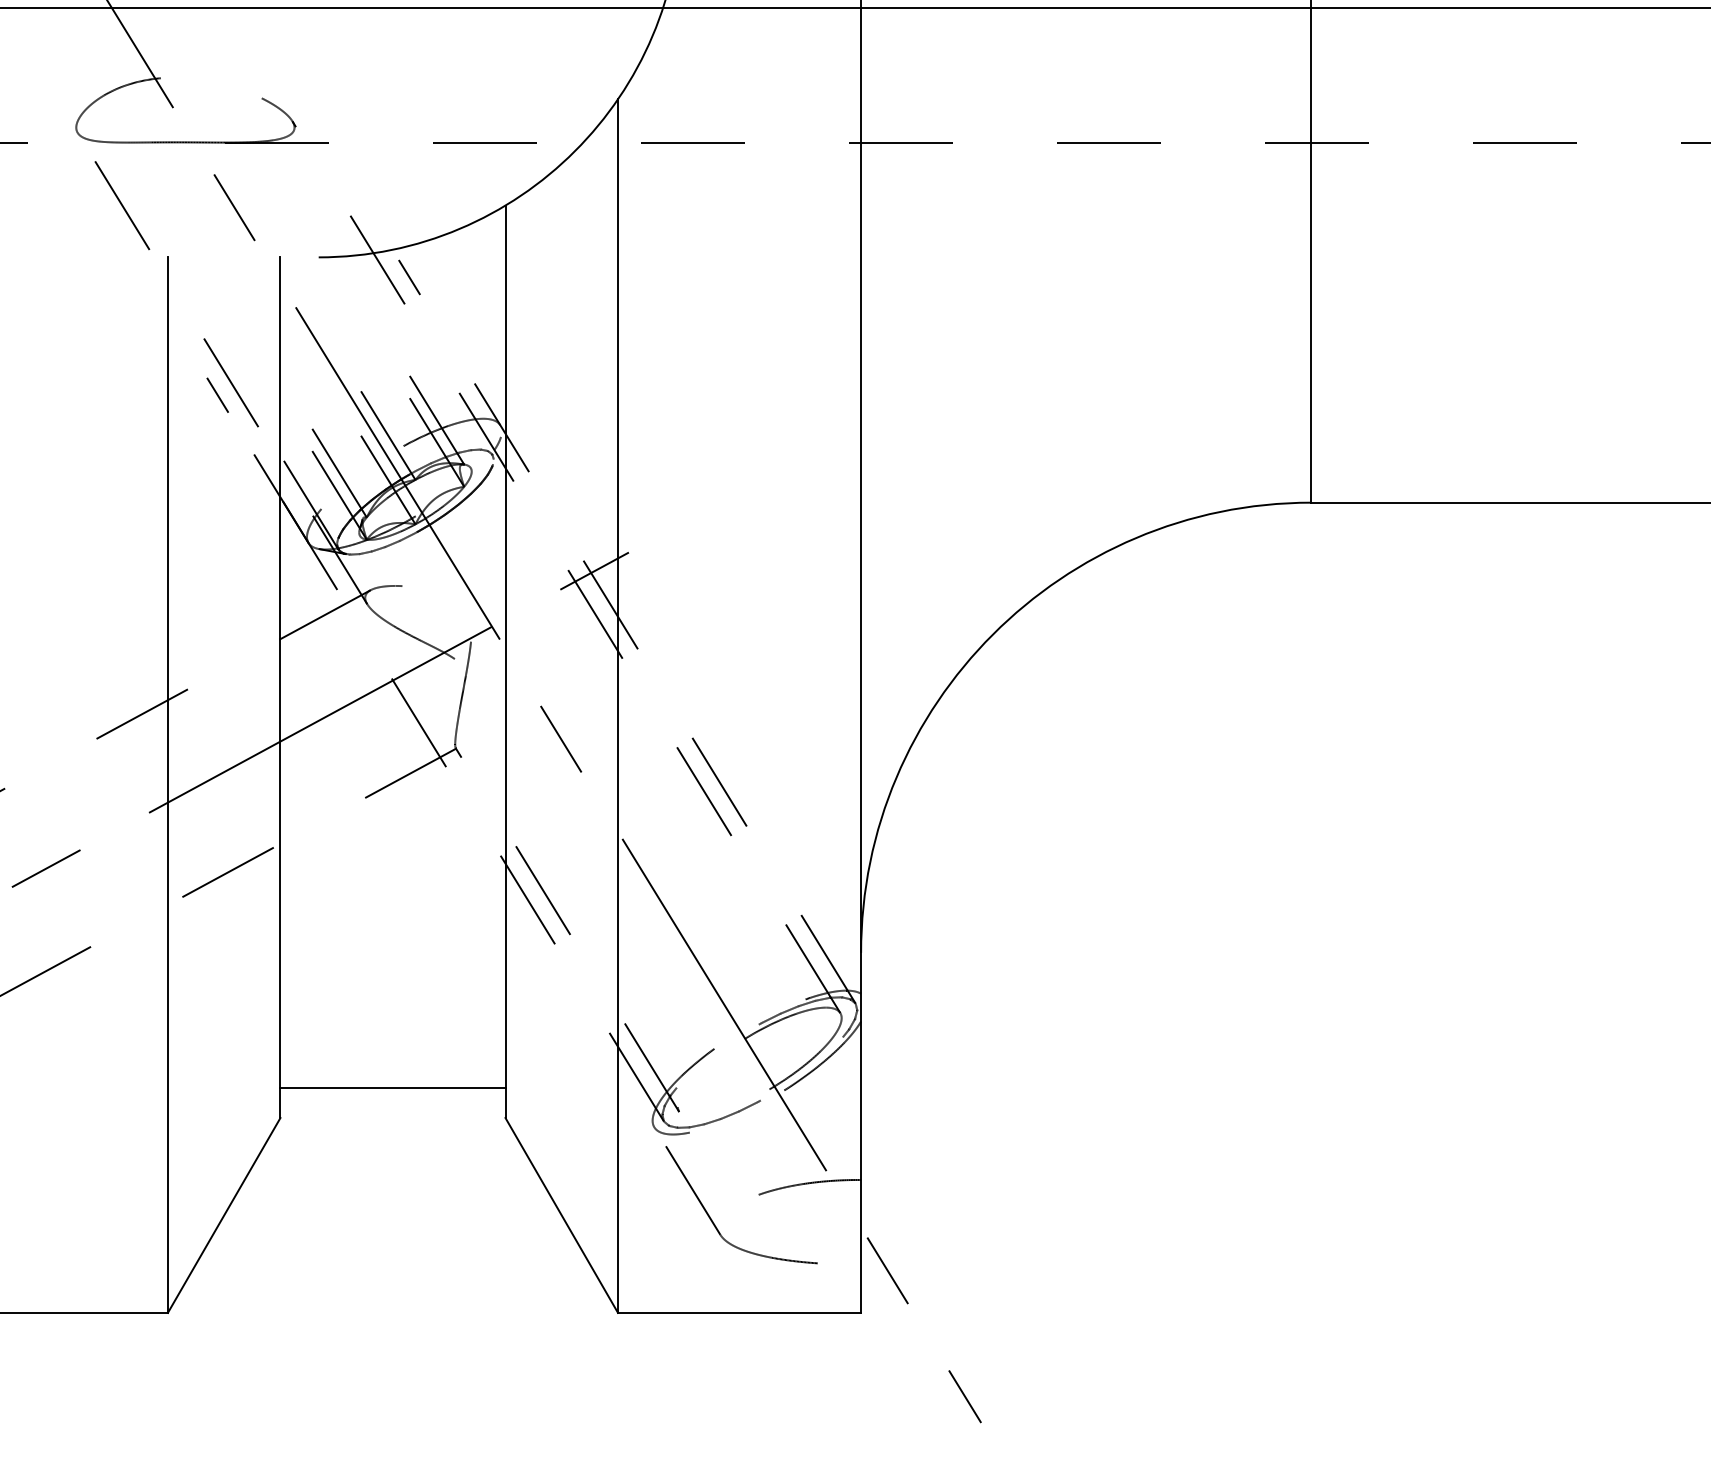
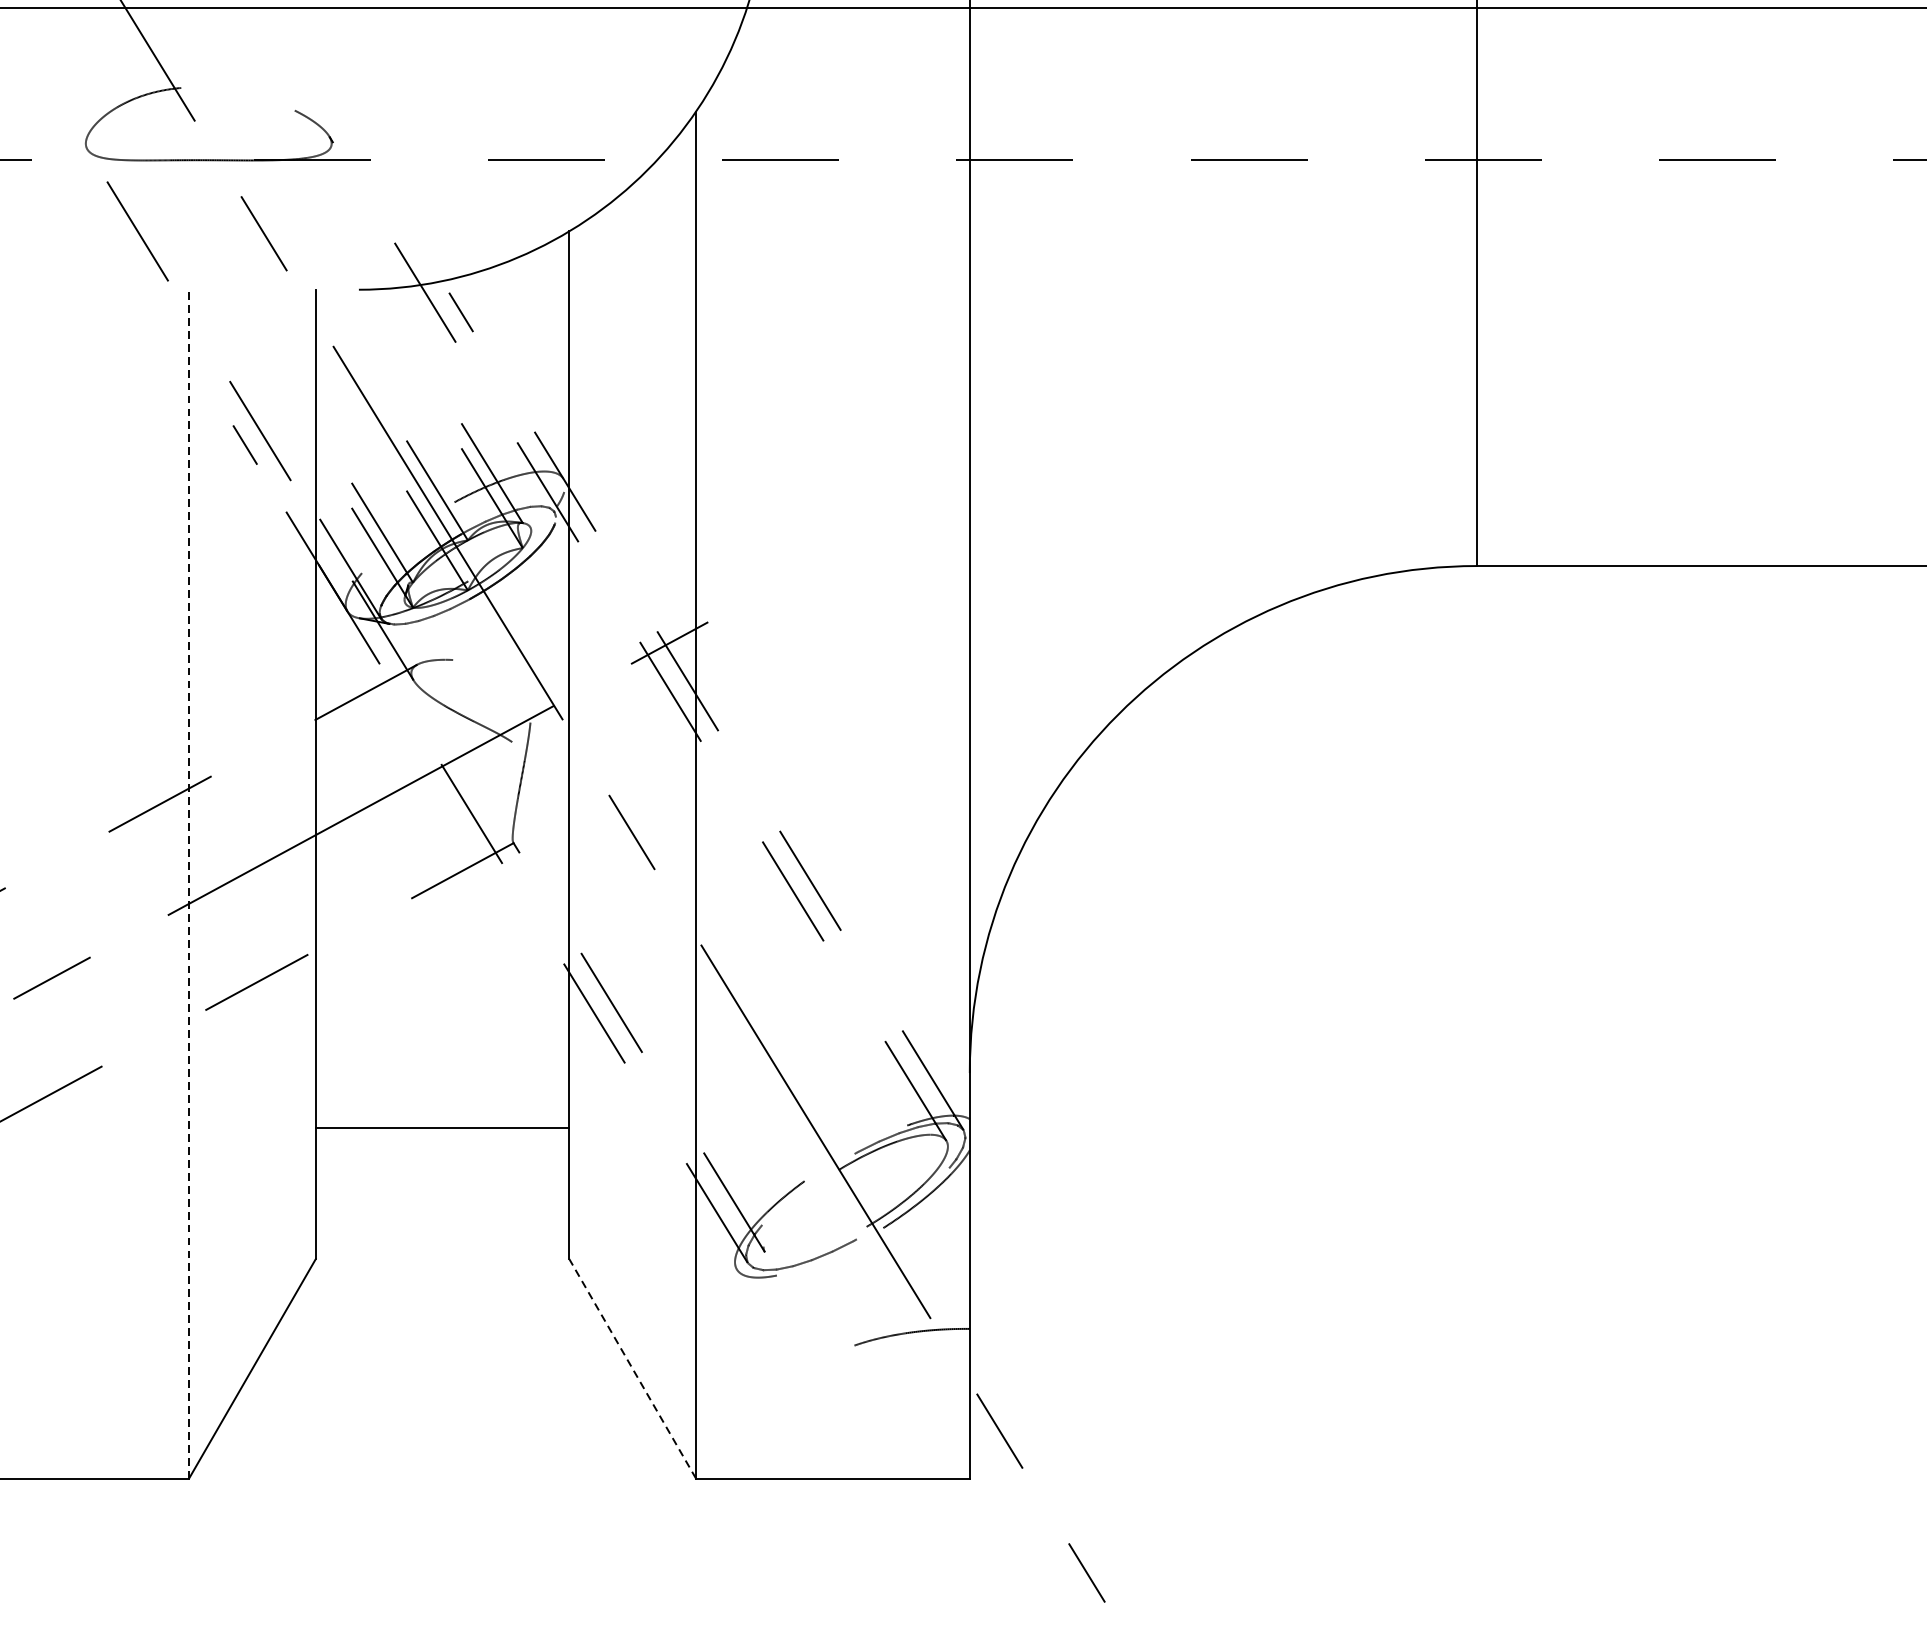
line: (167, 785) -> (188, 884), solid -> dashed
line: (392, 1087) -> (442, 1127), moved
line: (561, 1215) -> (632, 1368), solid -> dashed
part: (712, 1219) -> (802, 1373), removed

